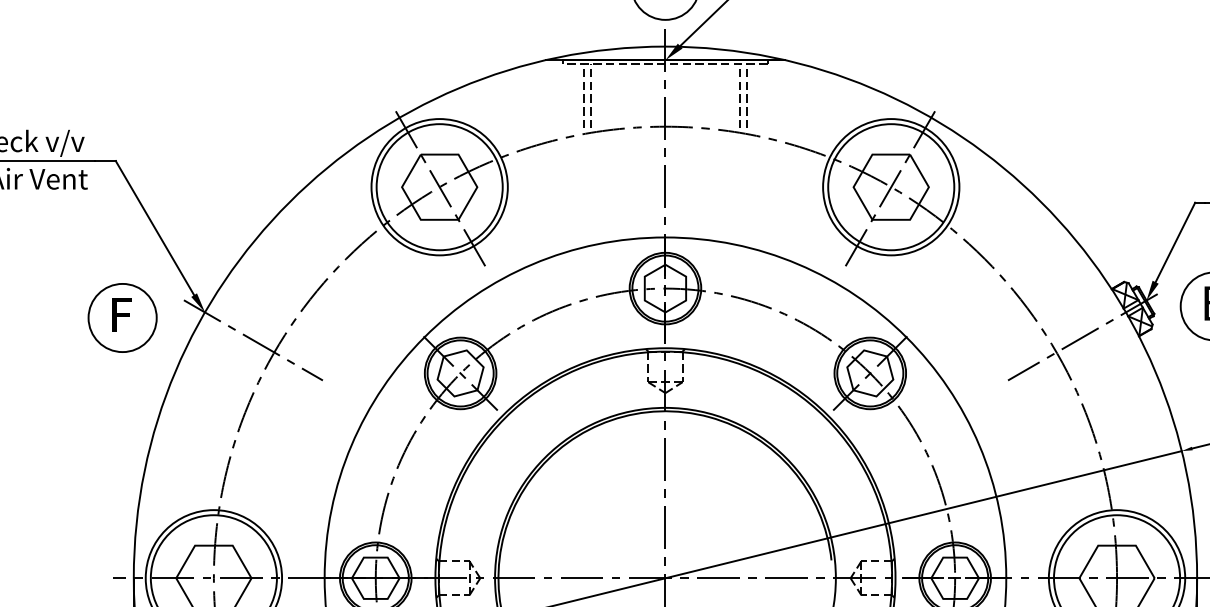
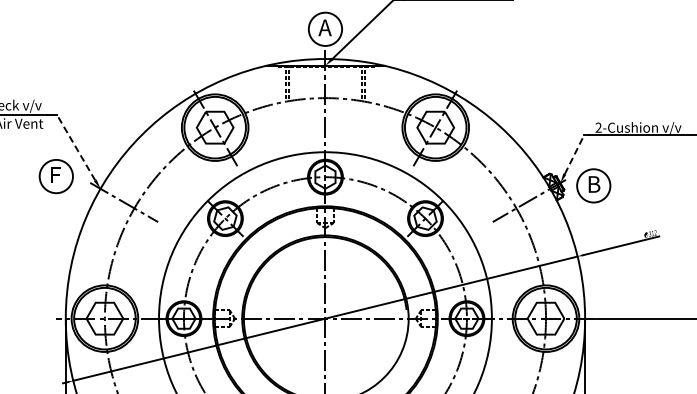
line: (155, 227) -> (76, 147), solid -> dashed
line: (1175, 242) -> (574, 154), solid -> dashed
part: (120, 317) -> (55, 176), moved

